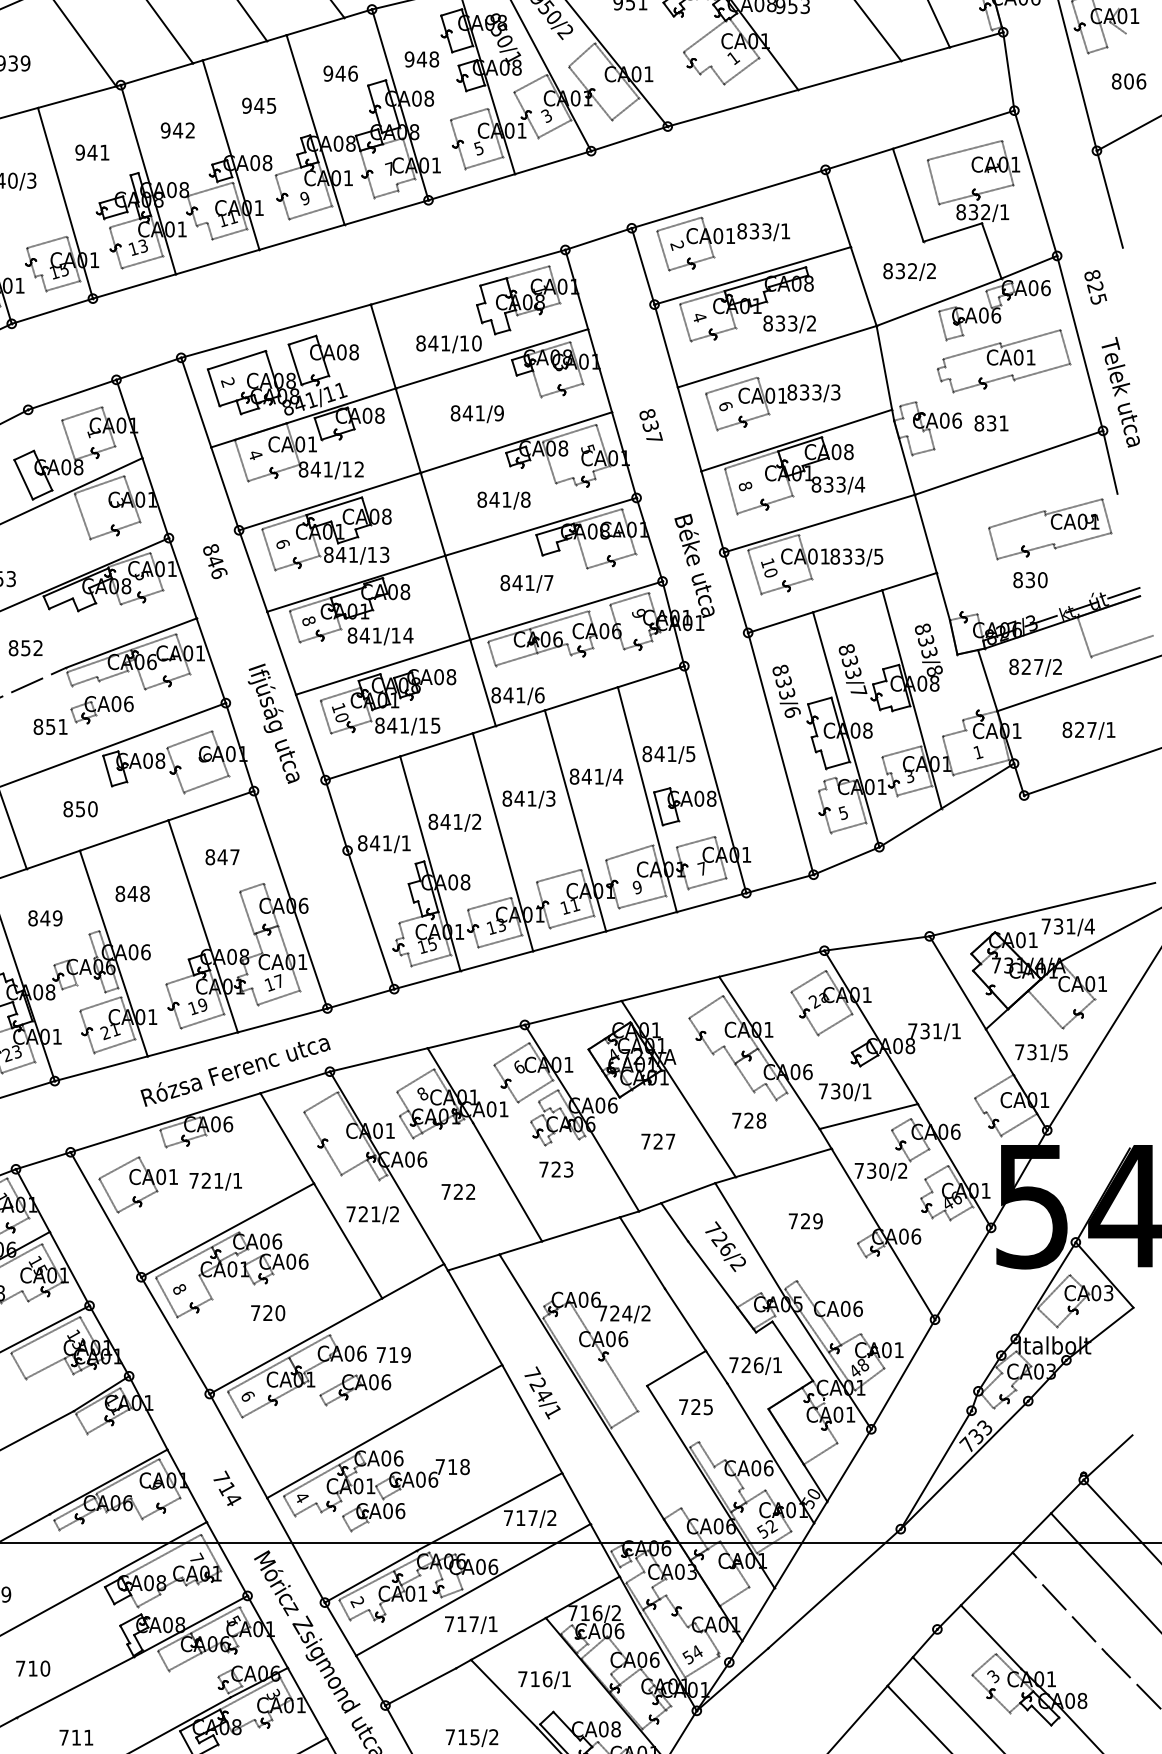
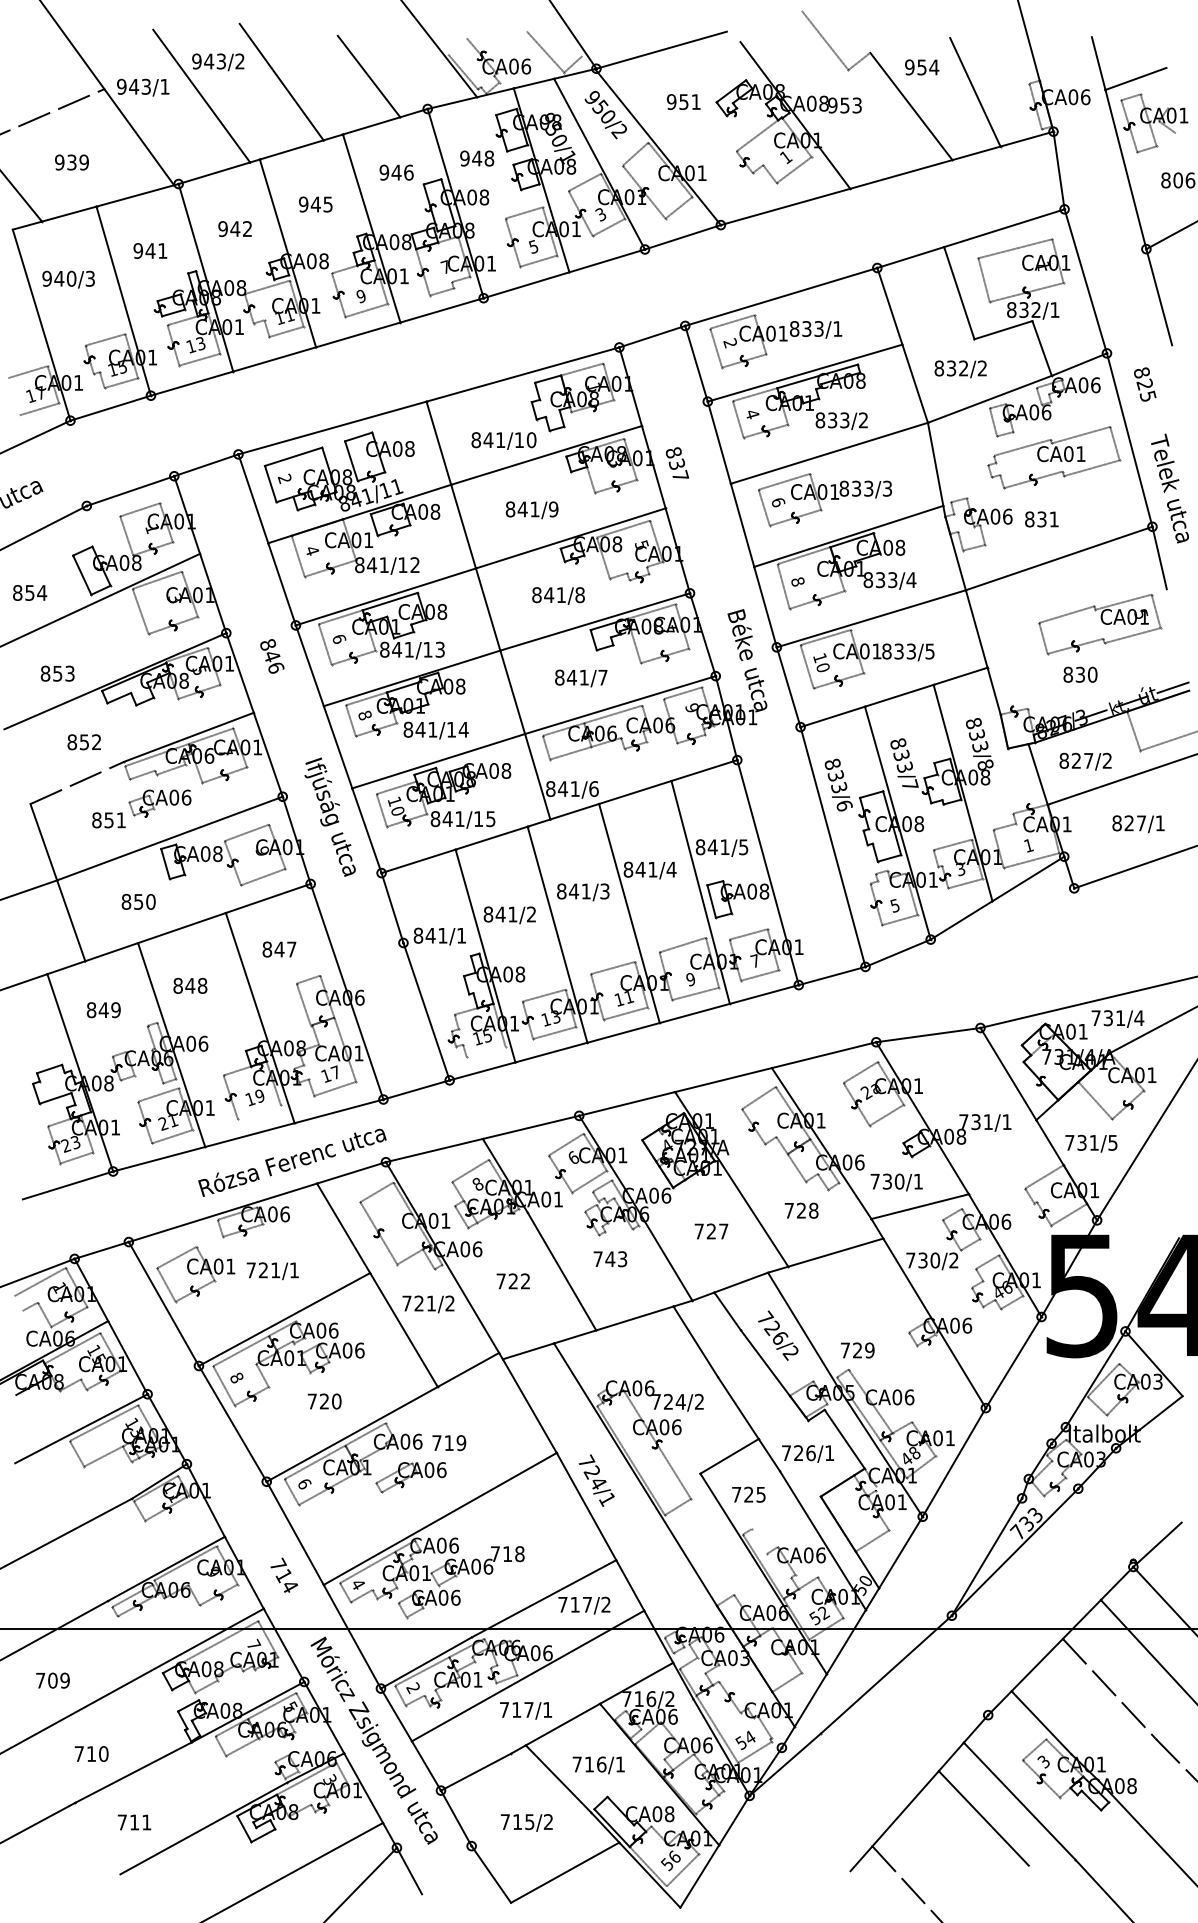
text: (651, 424) -> (677, 462), moved
line: (430, 960) -> (485, 1051), removed
line: (201, 1021) -> (258, 1112), removed
text: (556, 1168) -> (610, 1258), 723 -> 743
text: (805, 1221) -> (857, 1350), moved
line: (706, 1454) -> (759, 1541), removed

